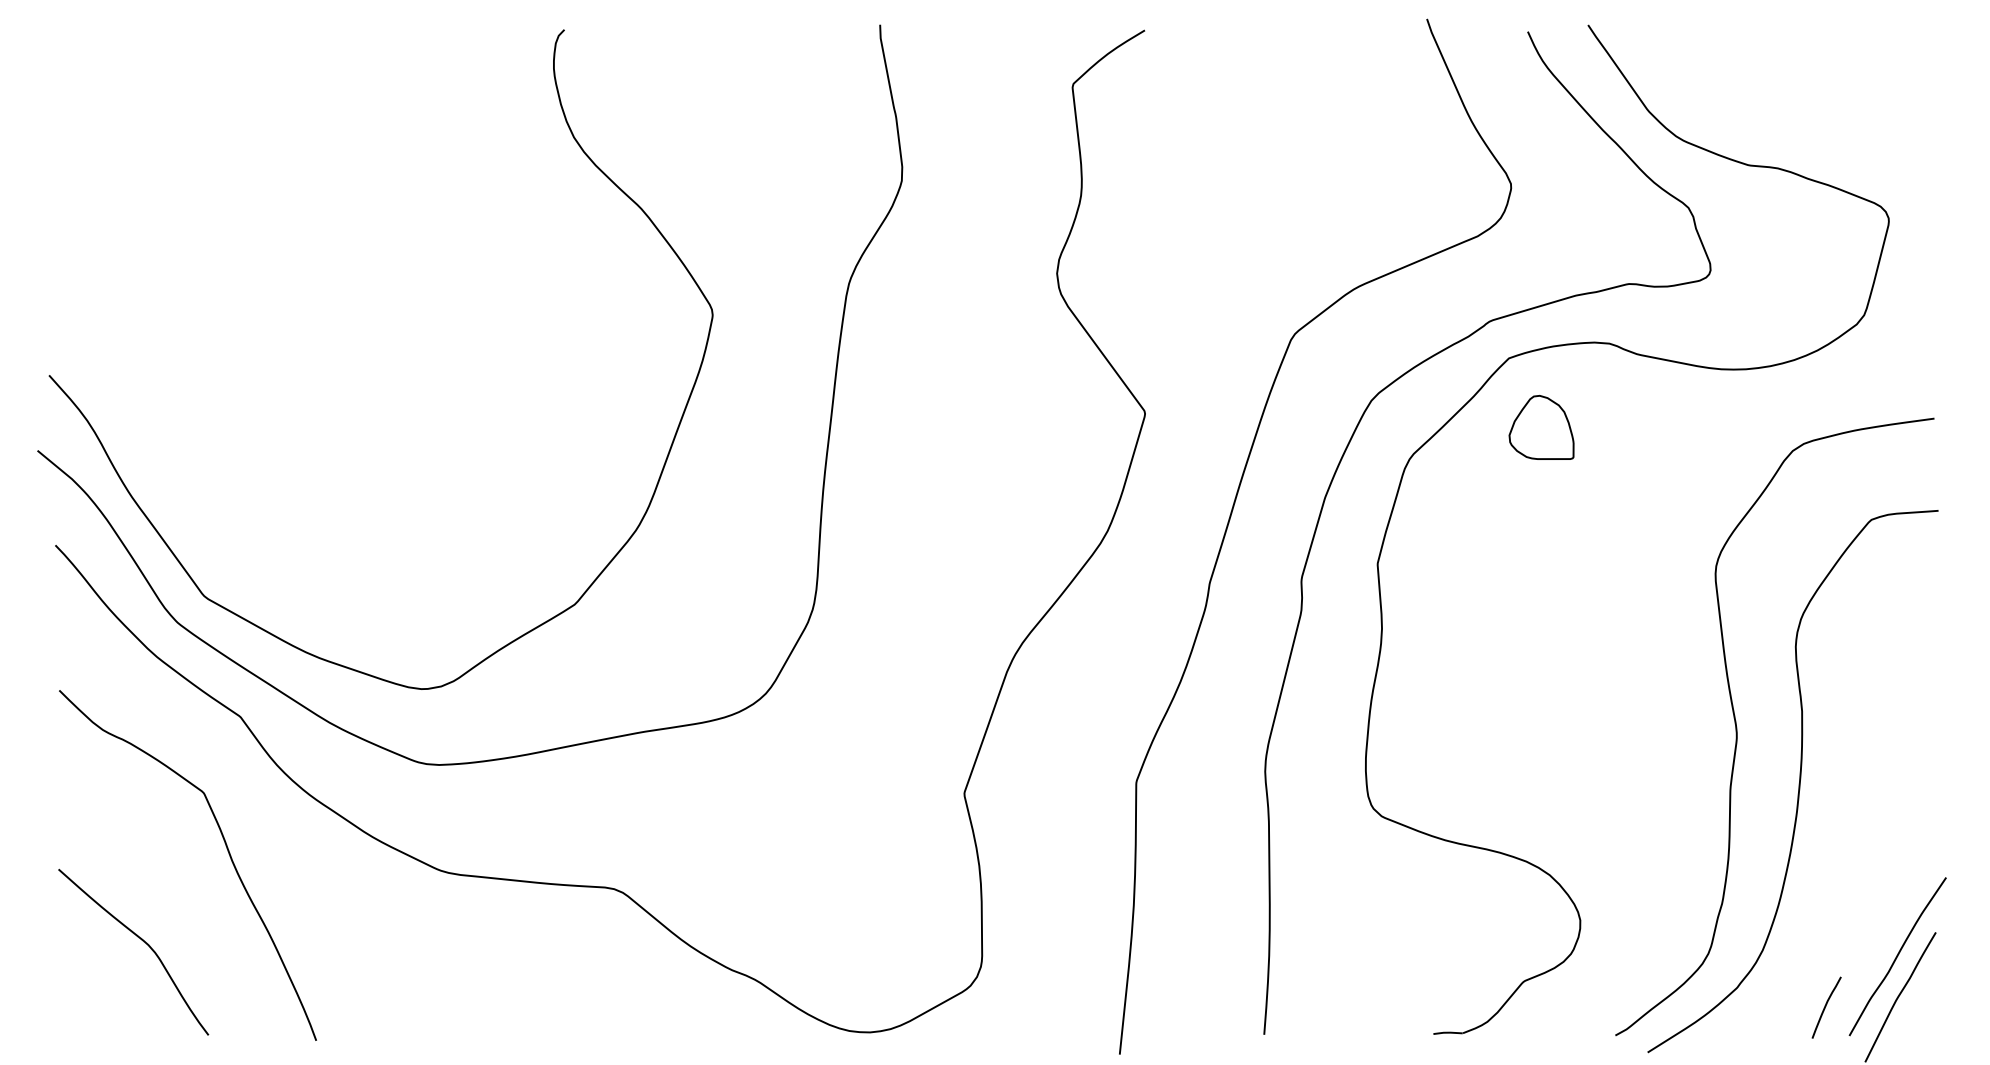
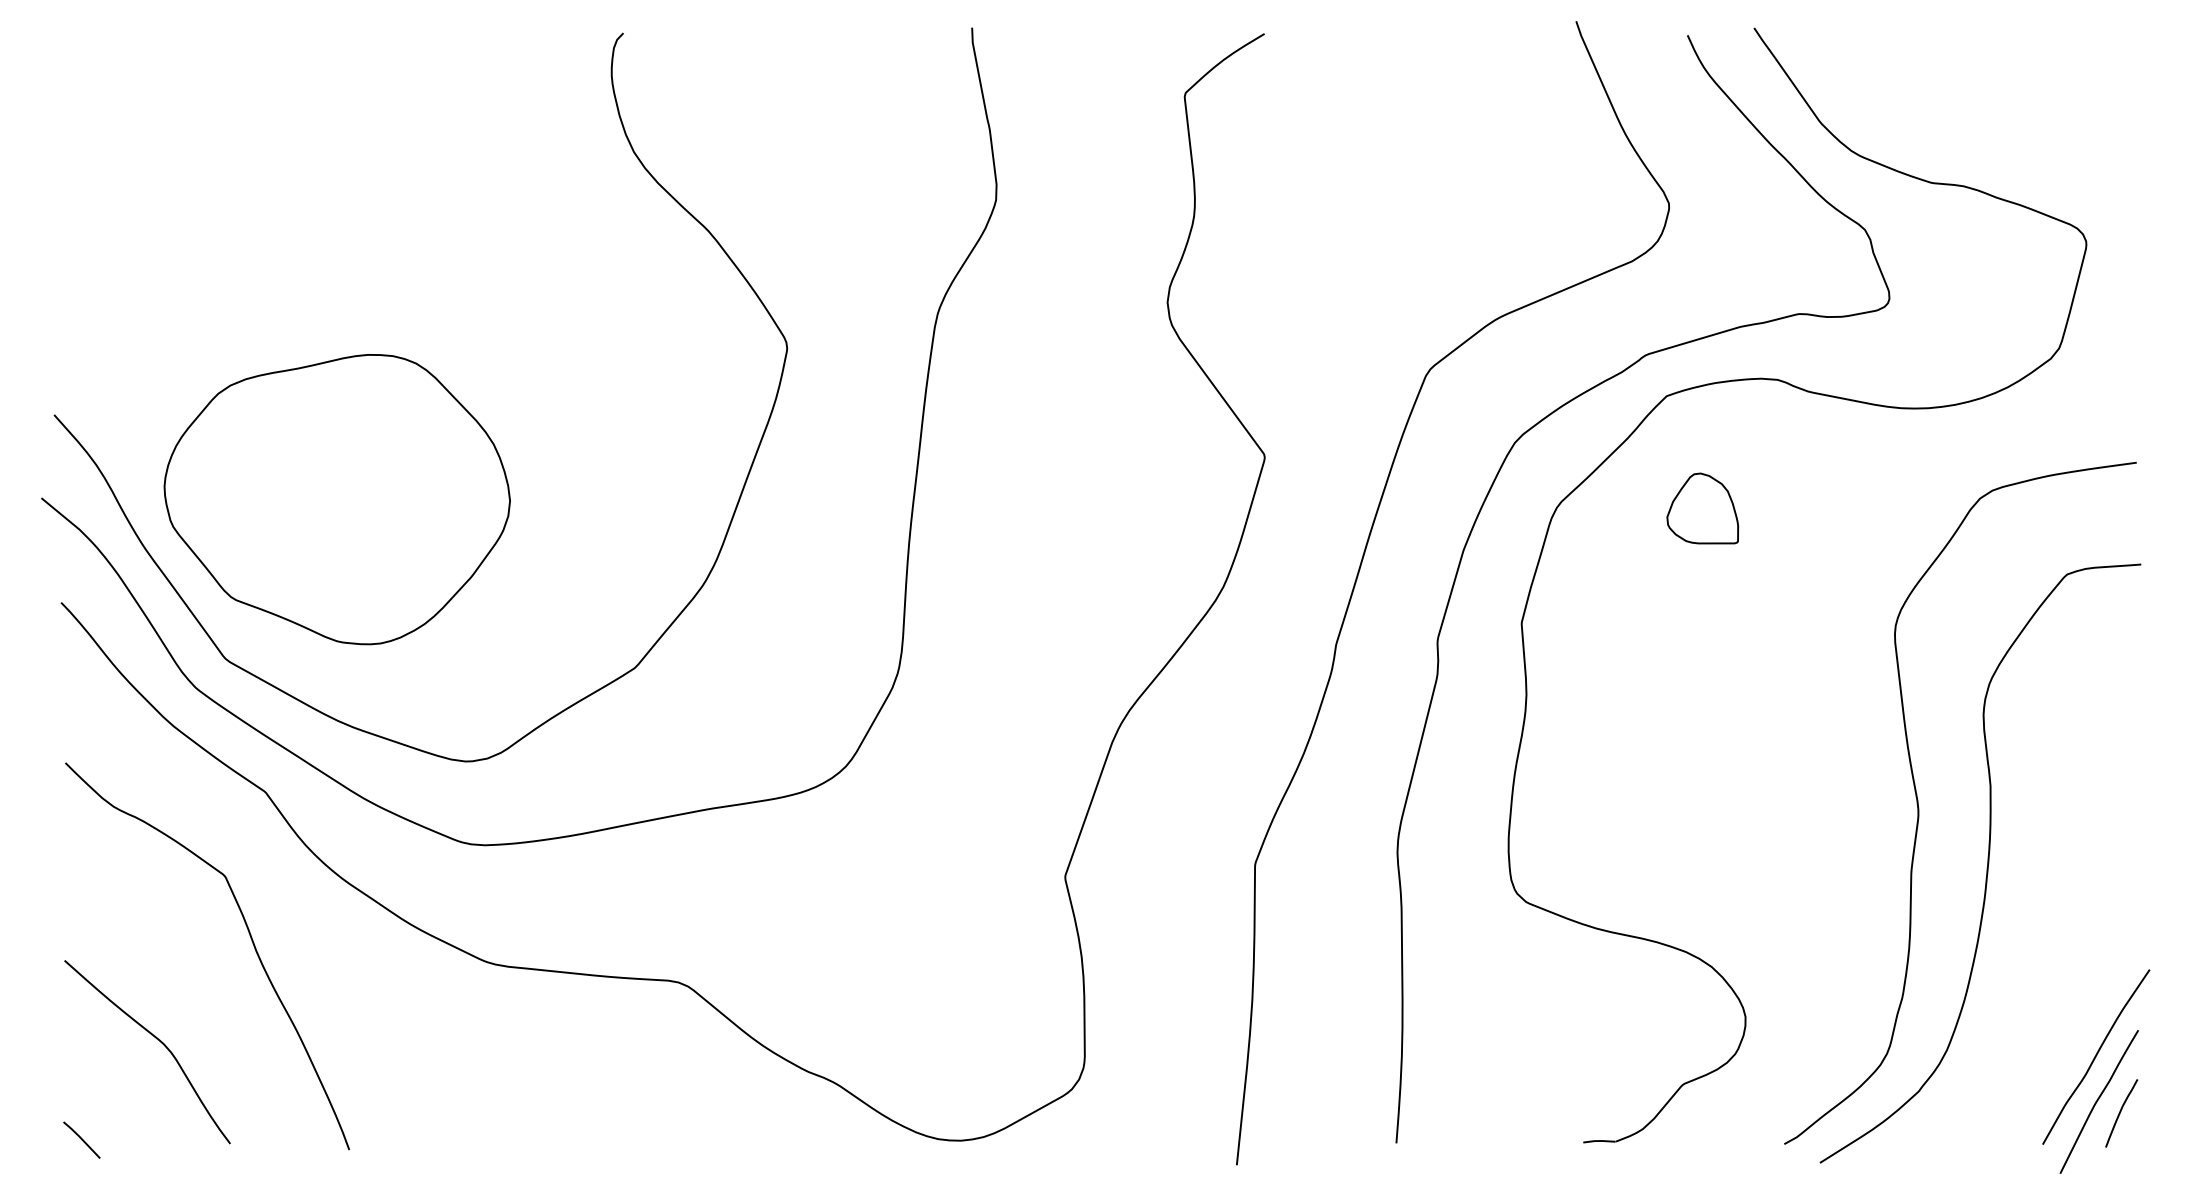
part: (1541, 427) -> (1702, 508), moved
part: (304, 451) -> (336, 499), added
curve: (1825, 1007) -> (2120, 1113), moved
line: (73, 1031) -> (81, 1139), added

